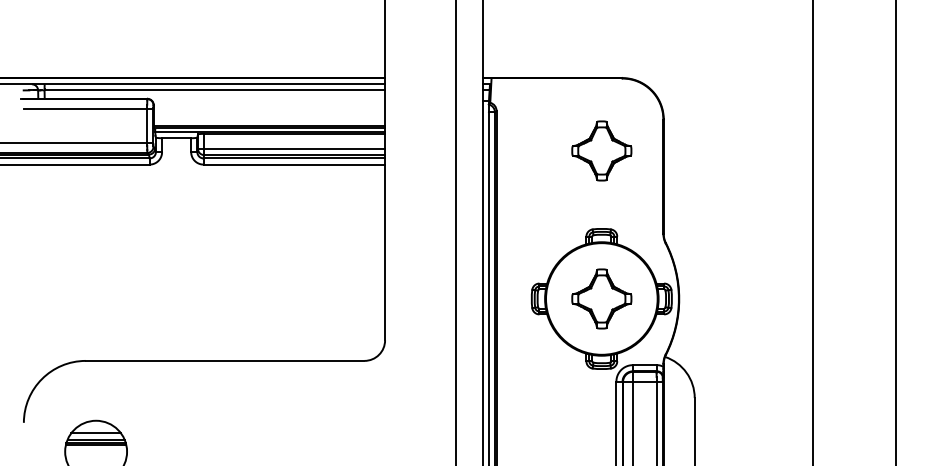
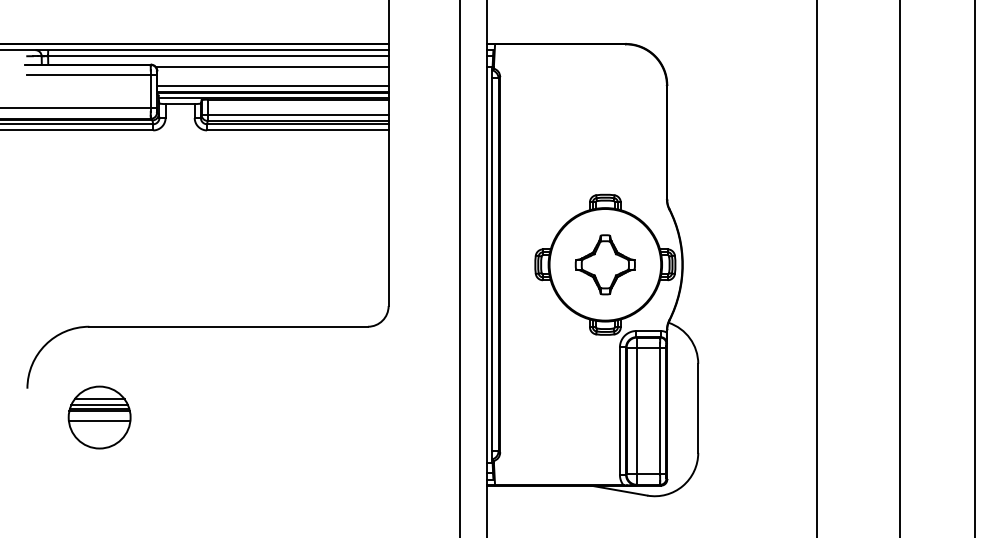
line: (267, 100) -> (271, 66), added
line: (268, 119) -> (272, 85), added
part: (600, 150) -> (604, 116), removed
line: (95, 455) -> (99, 421), added

